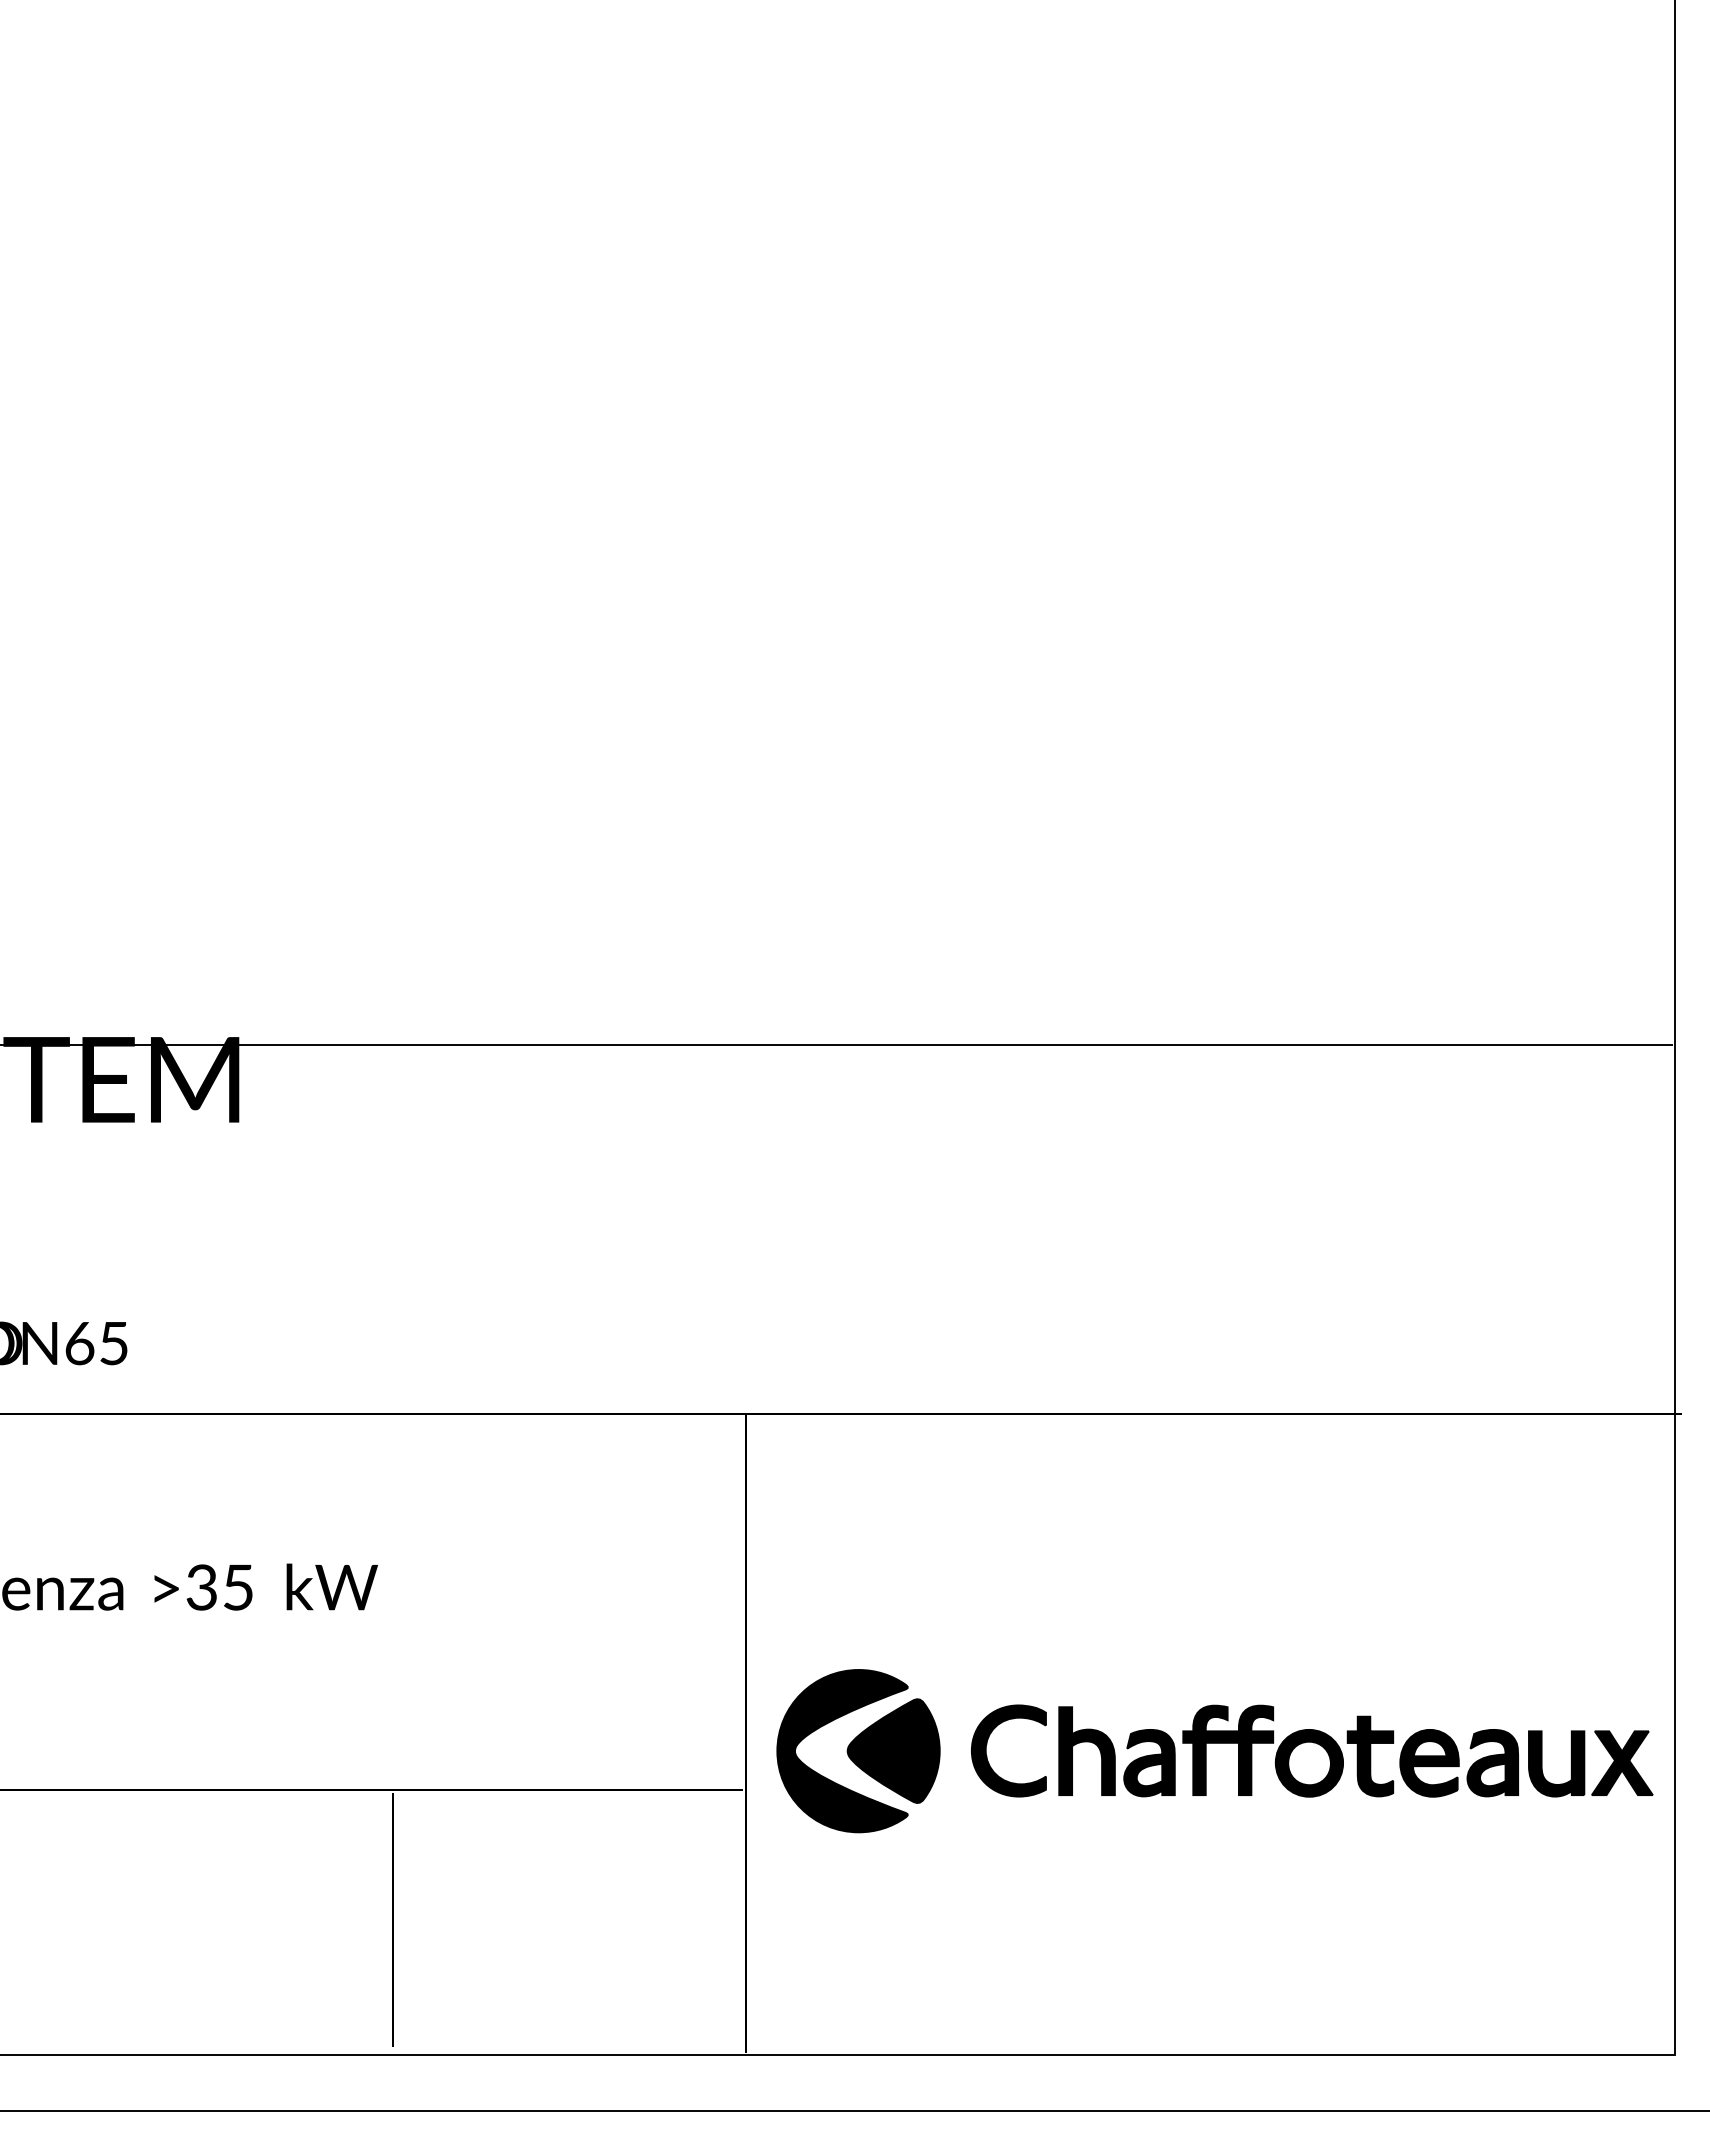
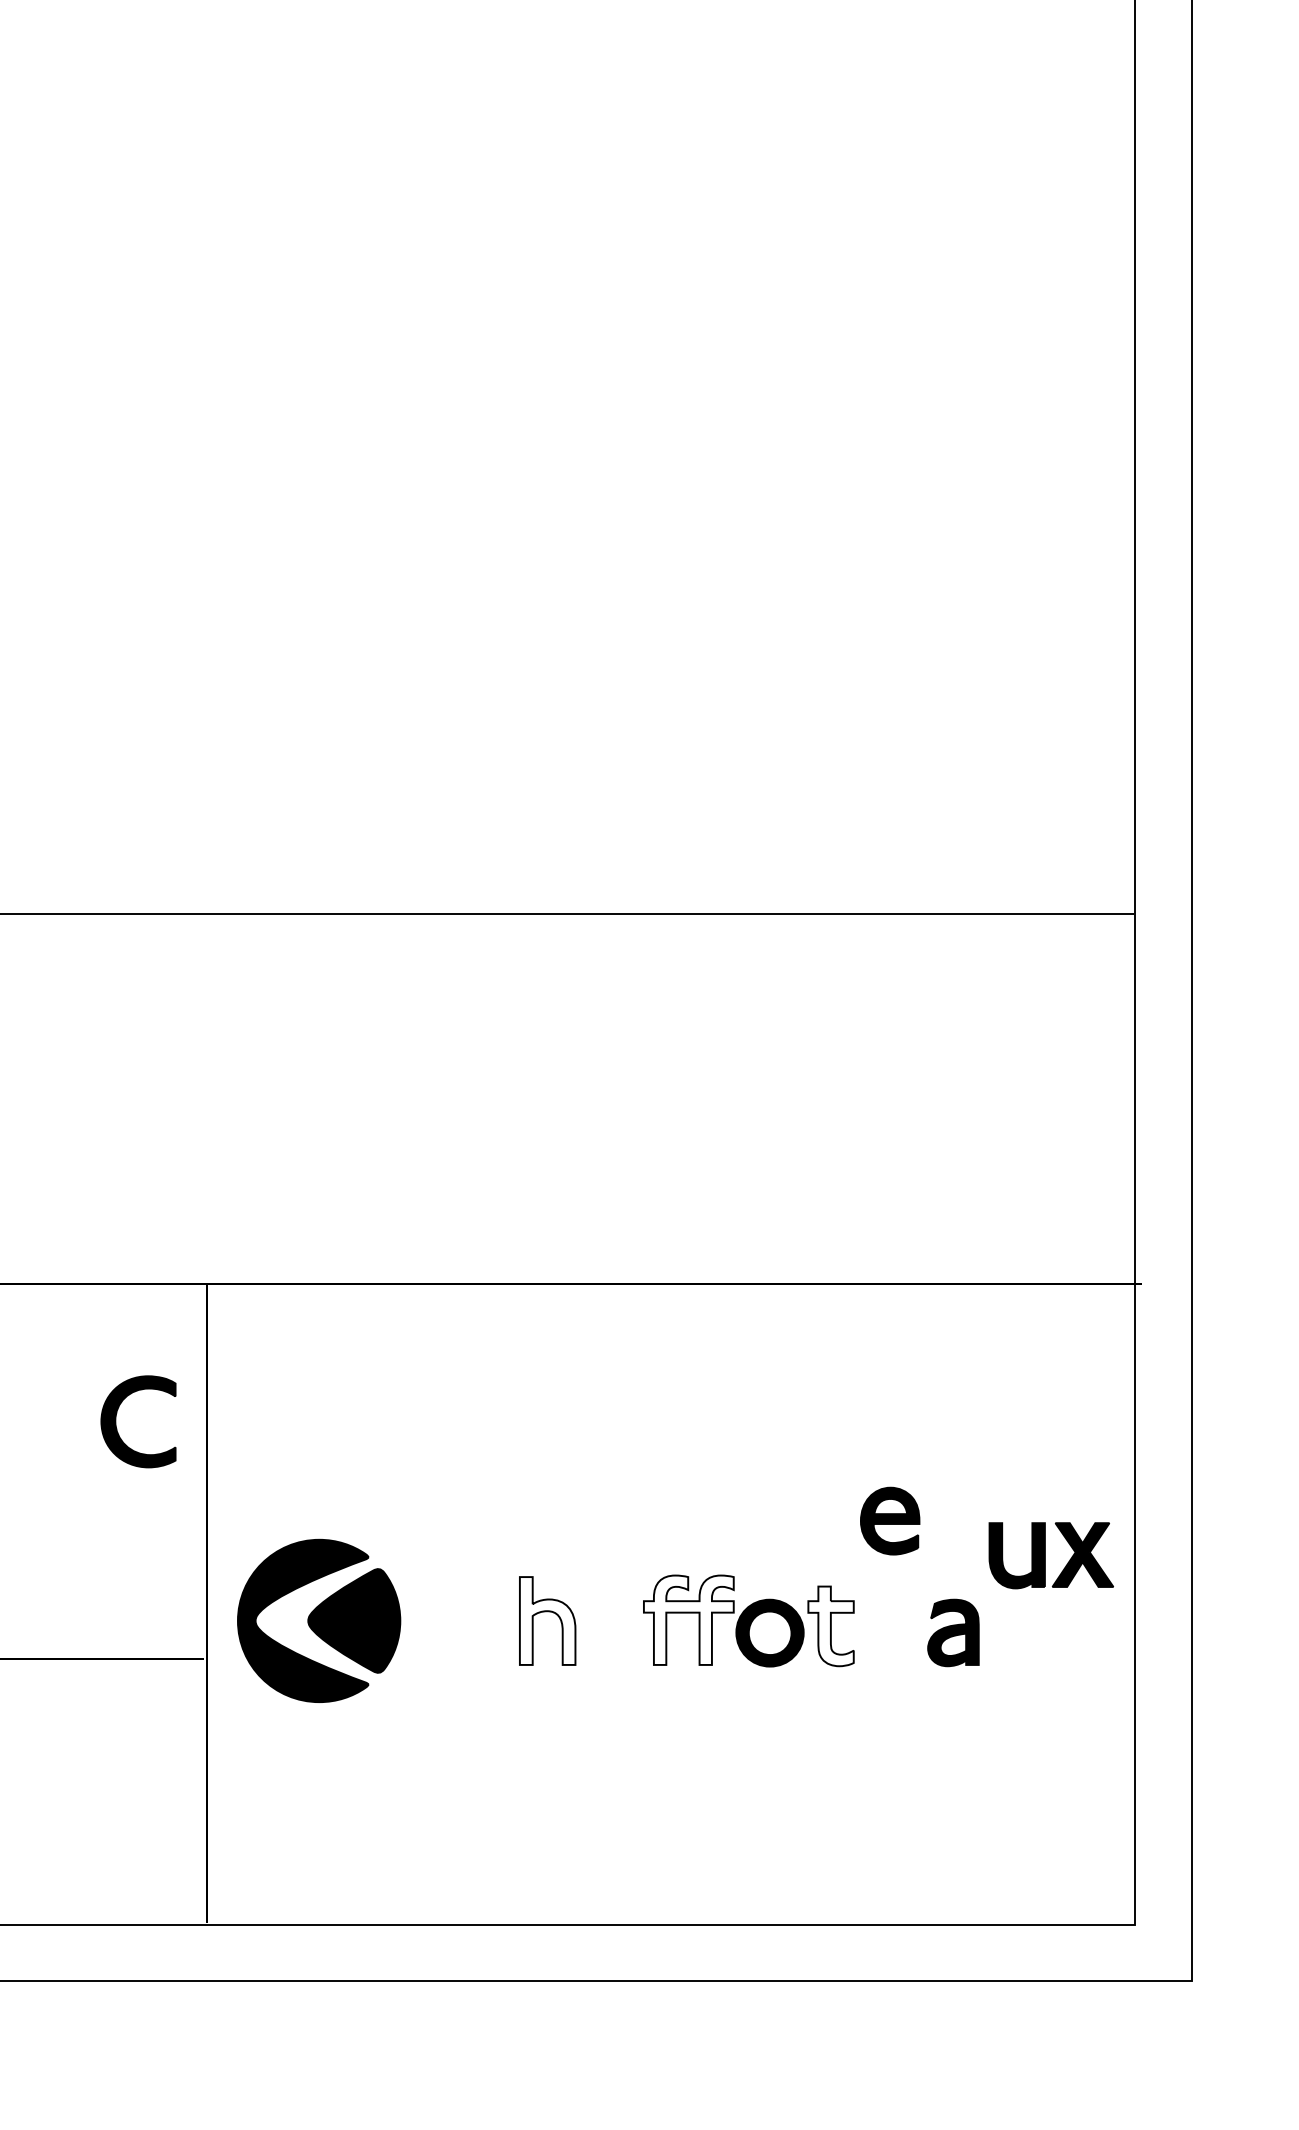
fill: (1228, 1750) -> (689, 1620), removed
fill: (1086, 1751) -> (547, 1621), removed
part: (987, 1755) -> (117, 1426), moved
fill: (1370, 1756) -> (831, 1626), removed
part: (1149, 1763) -> (610, 1633), removed
part: (1429, 1763) -> (890, 1521), moved
part: (1590, 1763) -> (1051, 1555), moved

